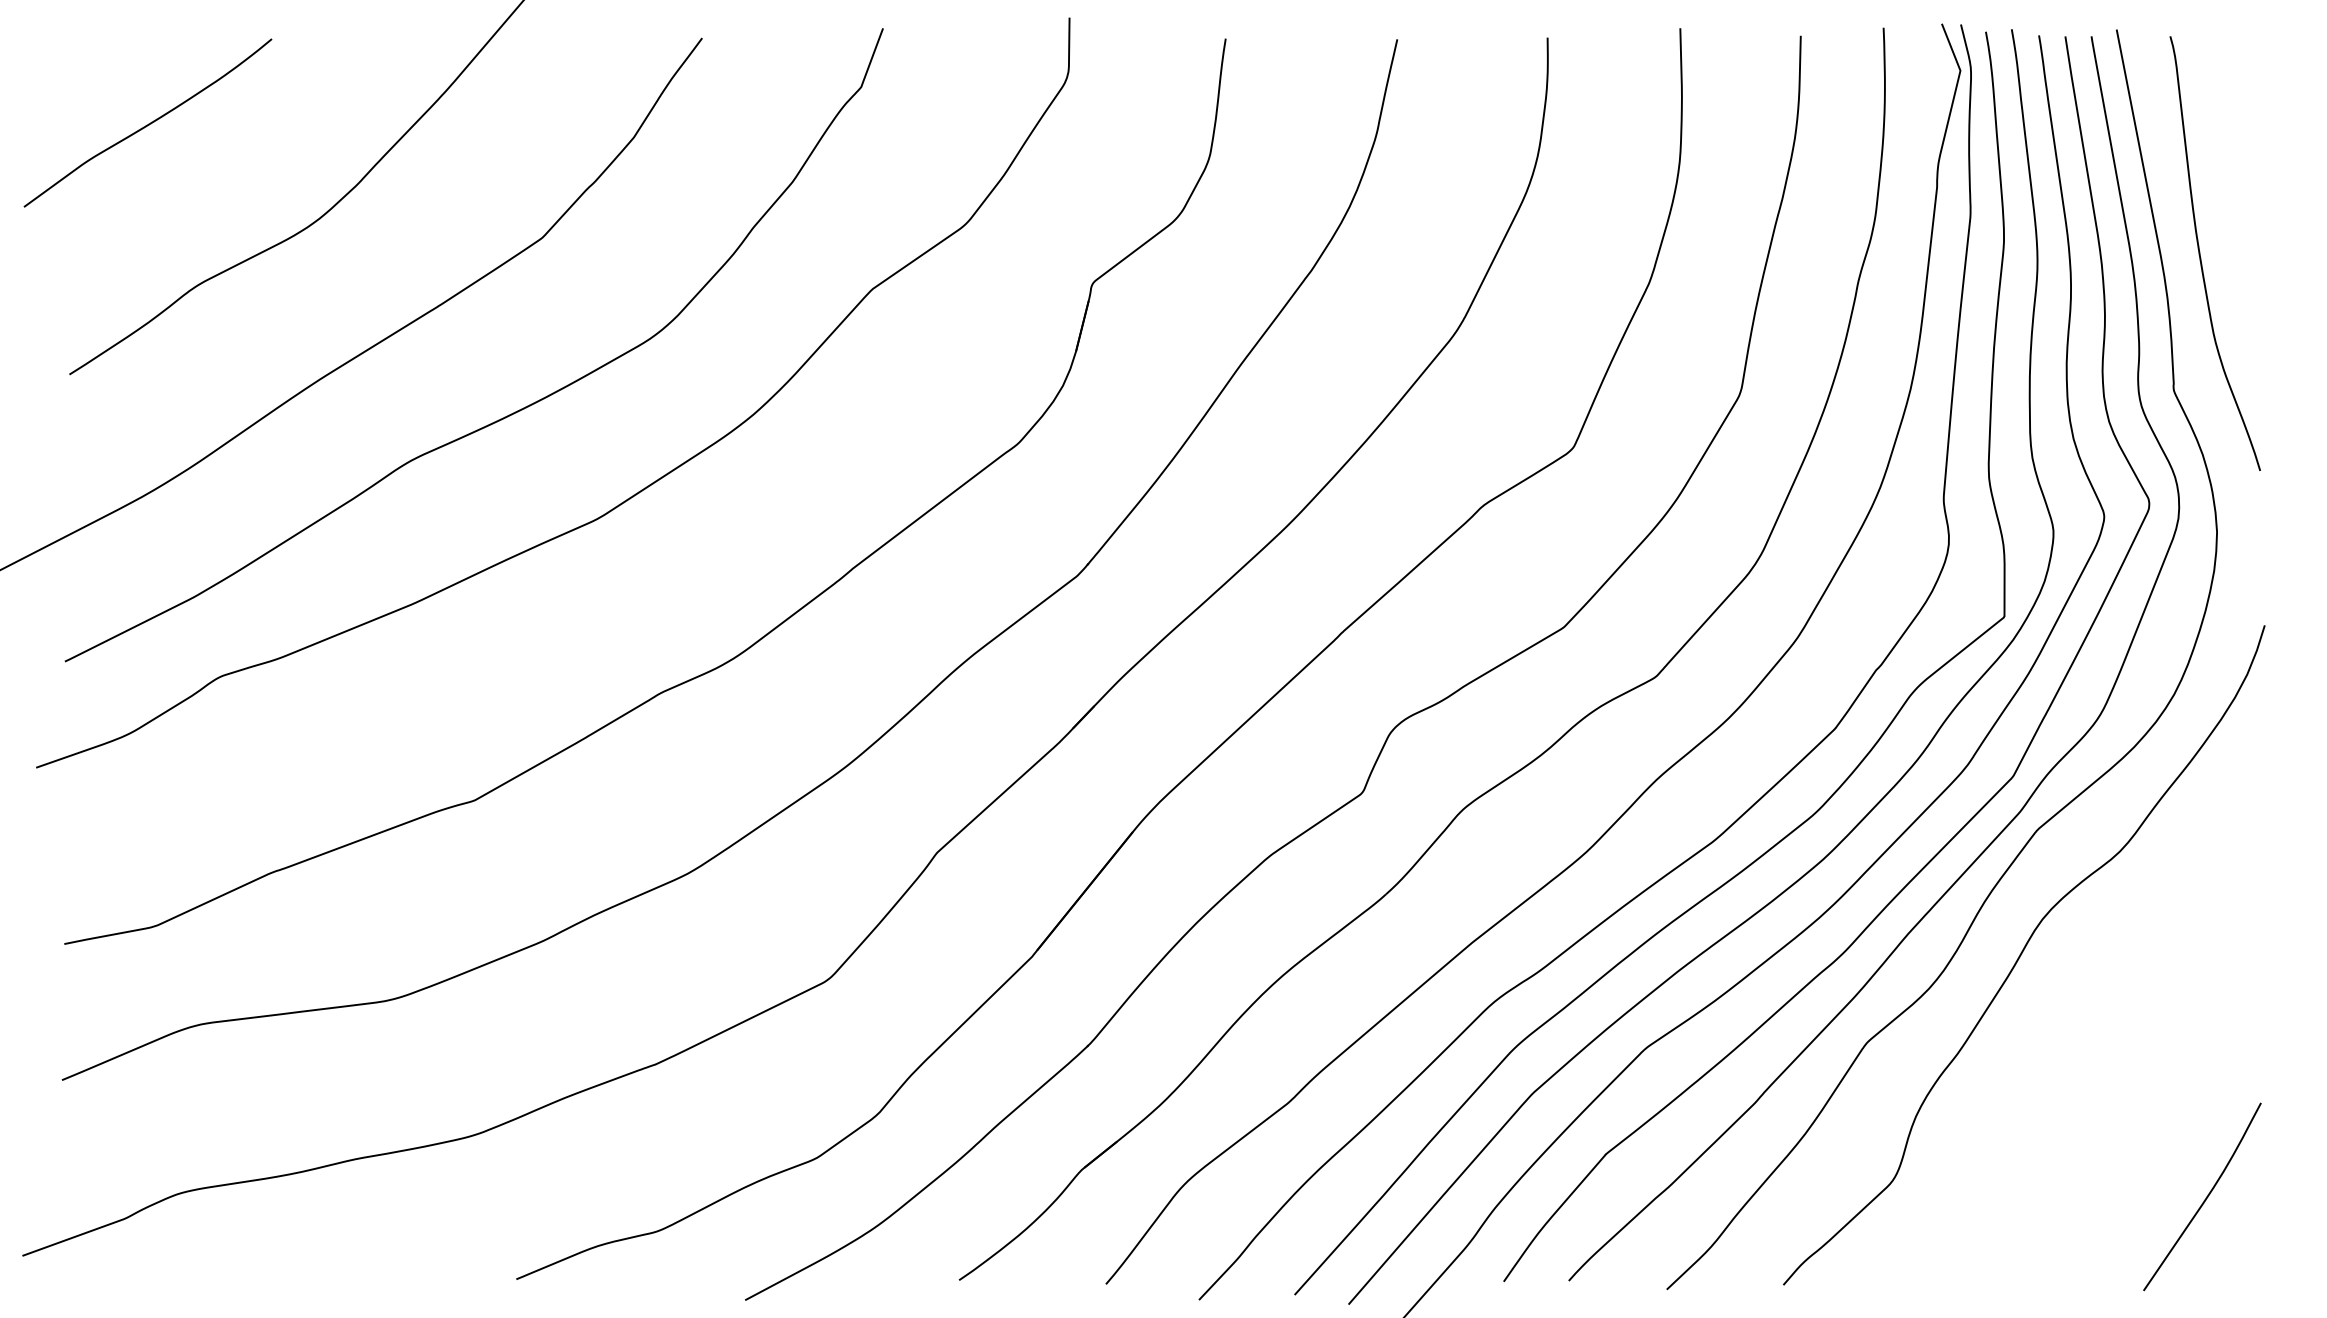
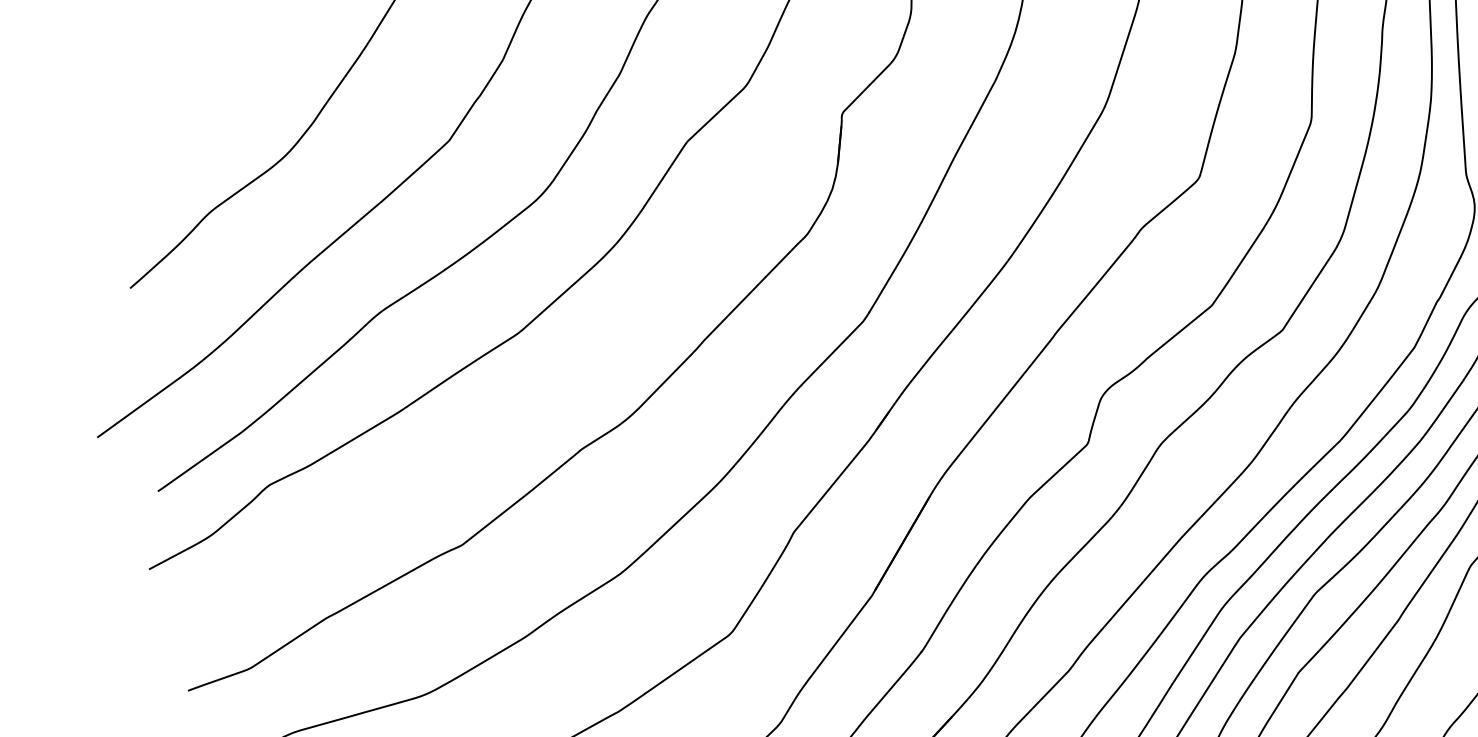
curve: (148, 123) -> (158, 102), removed

